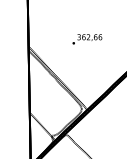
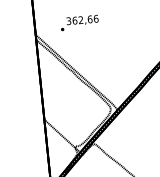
text: (87, 39) -> (79, 23), moved

